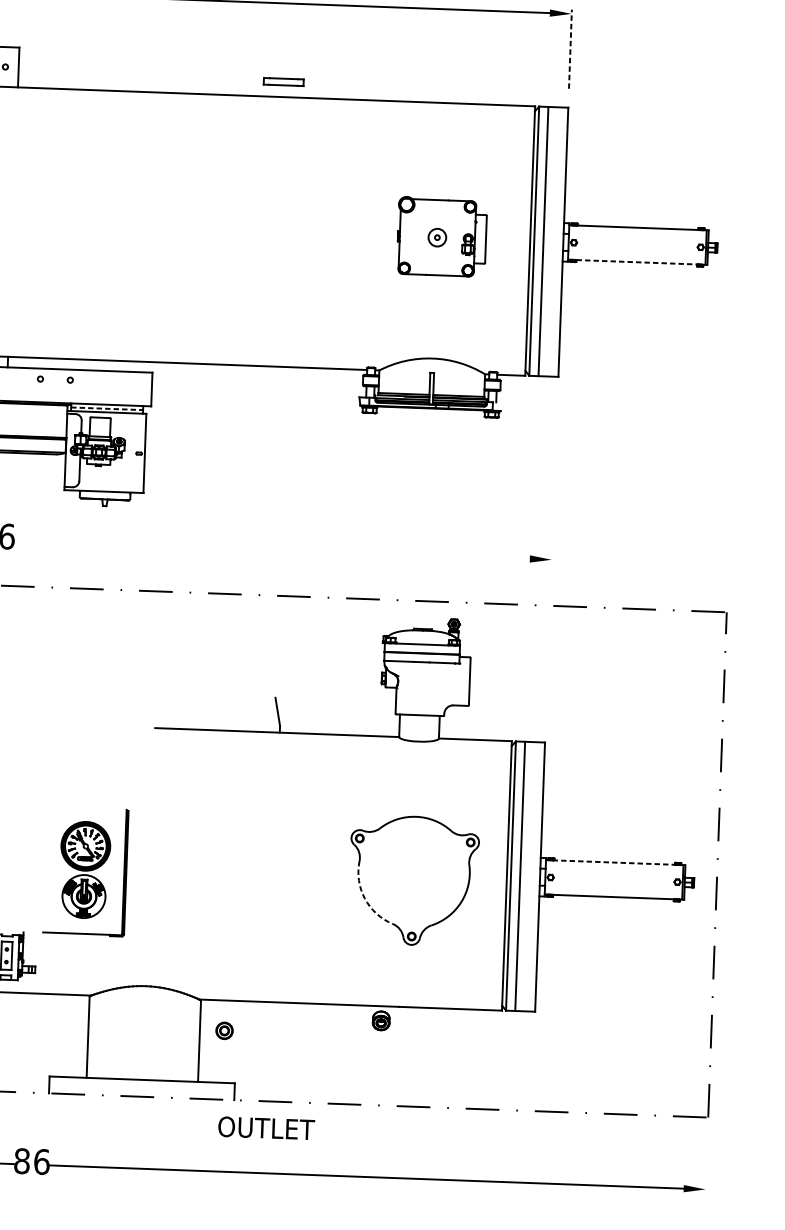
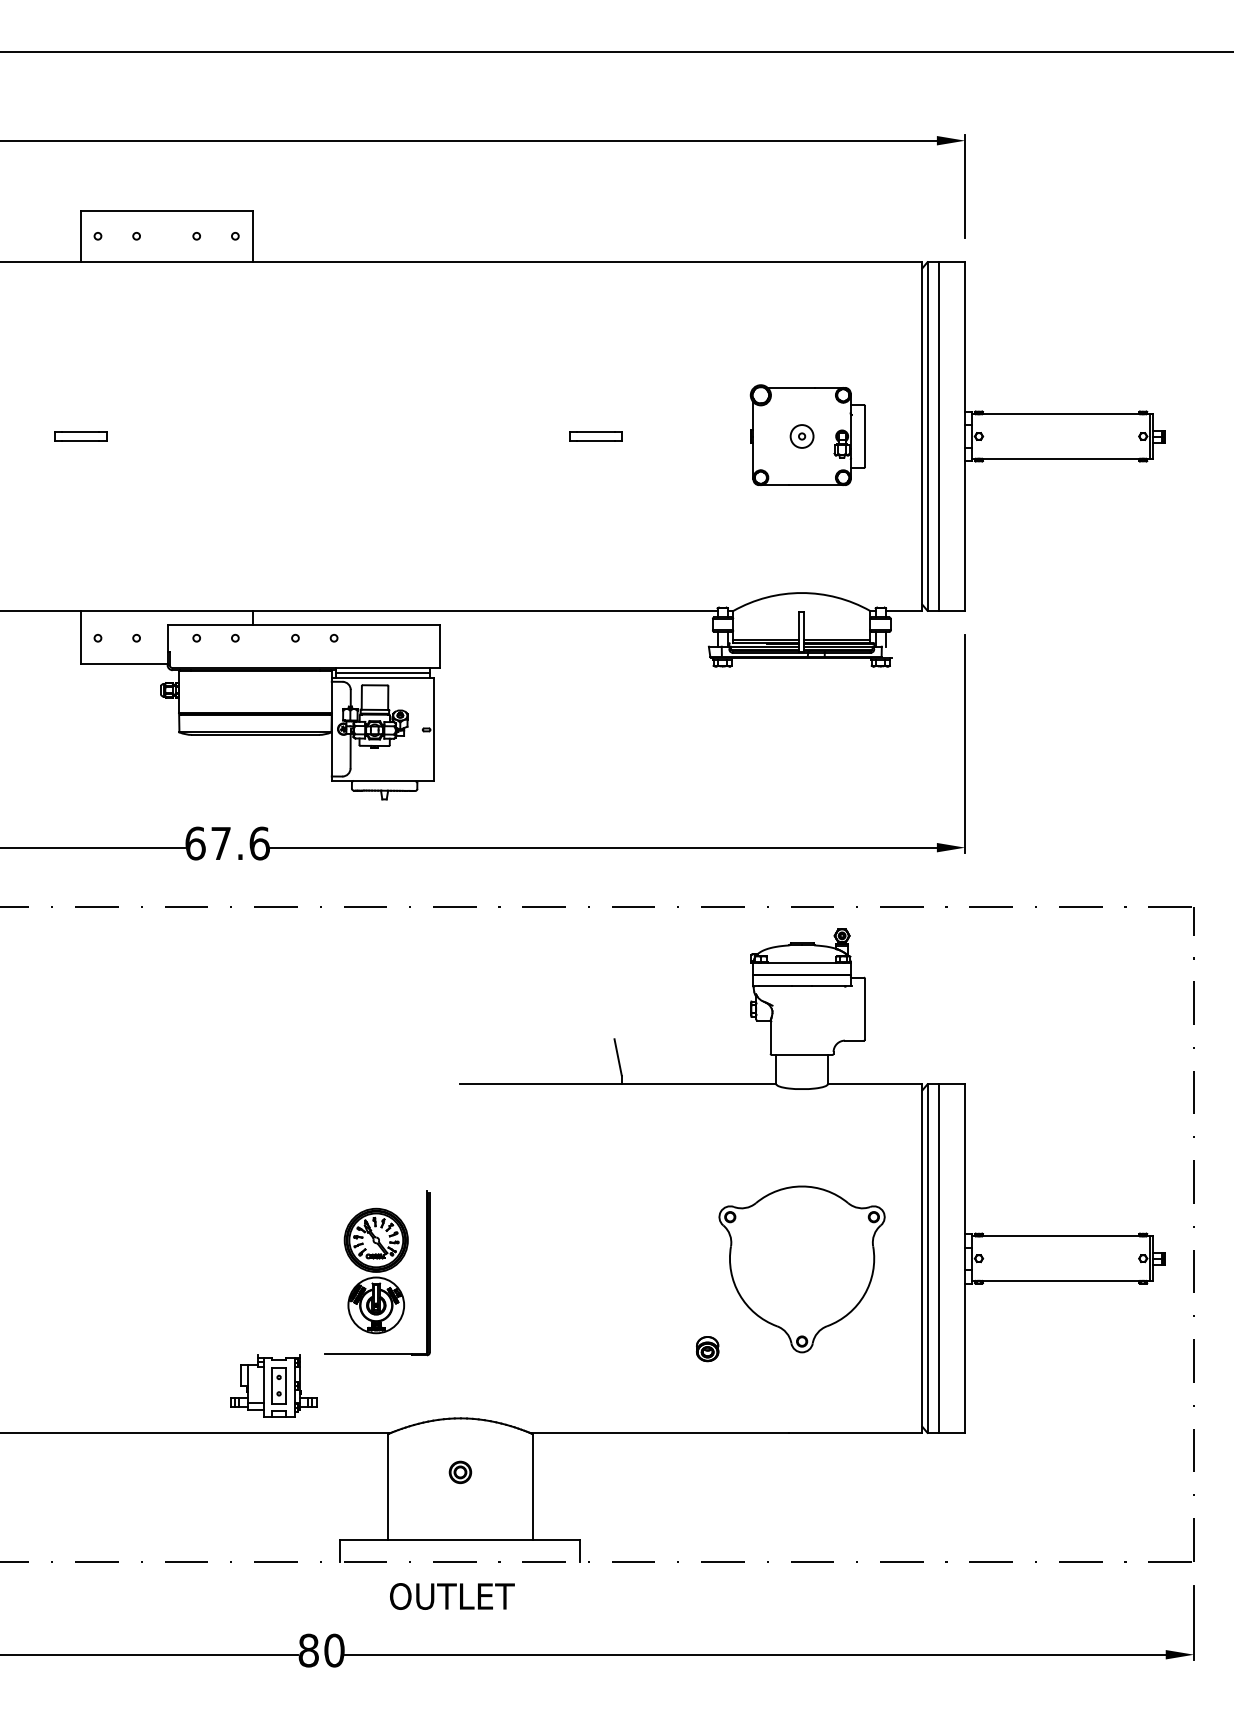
line: (570, 48) -> (965, 185), dashed -> solid
part: (283, 82) -> (595, 436), moved
line: (637, 262) -> (1062, 458), dashed -> solid
line: (107, 408) -> (383, 673), dashed -> solid
line: (554, 480) -> (965, 744), added
line: (272, 549) -> (603, 847), added
line: (615, 862) -> (1061, 1236), dashed -> solid
arc: (364, 898) -> (739, 1294), dashed -> solid
part: (381, 1021) -> (707, 1349), moved
part: (224, 1030) -> (460, 1472), moved
text: (266, 1128) -> (452, 1596), moved
text: (41, 1161) -> (334, 1650), 86 -> 80
line: (706, 1165) -> (1194, 1623), added

